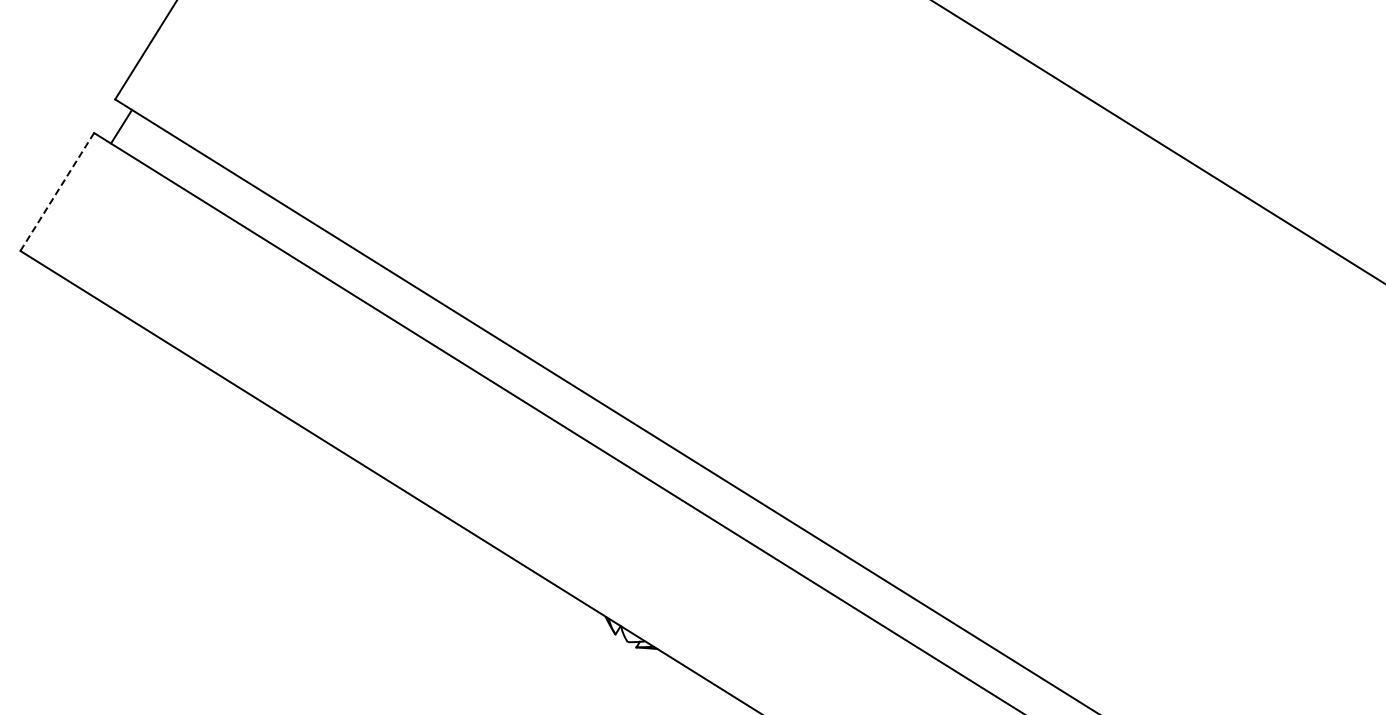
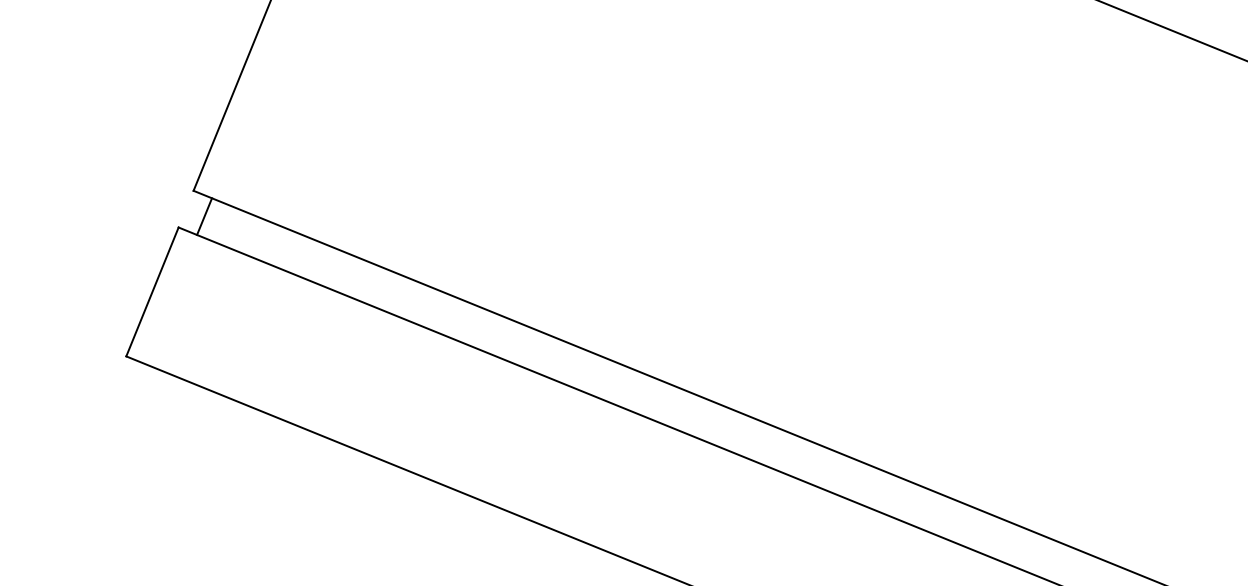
line: (57, 192) -> (152, 292), dashed -> solid

